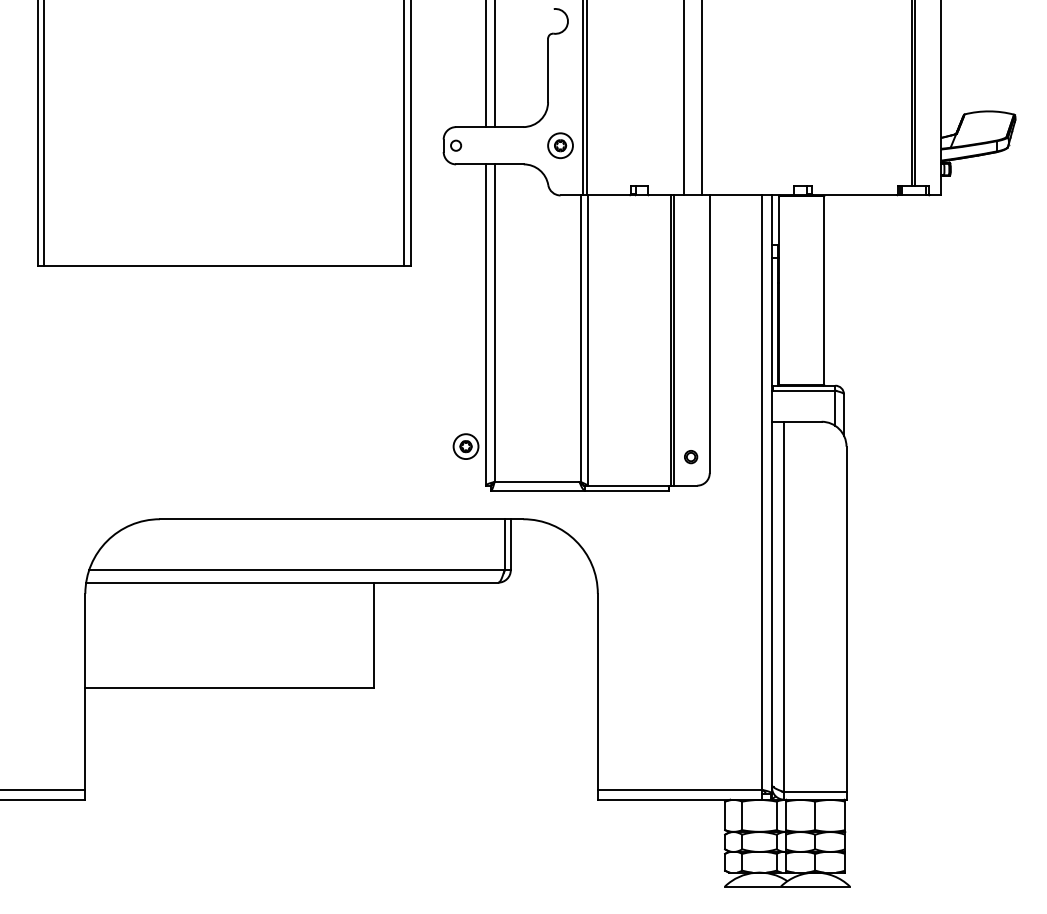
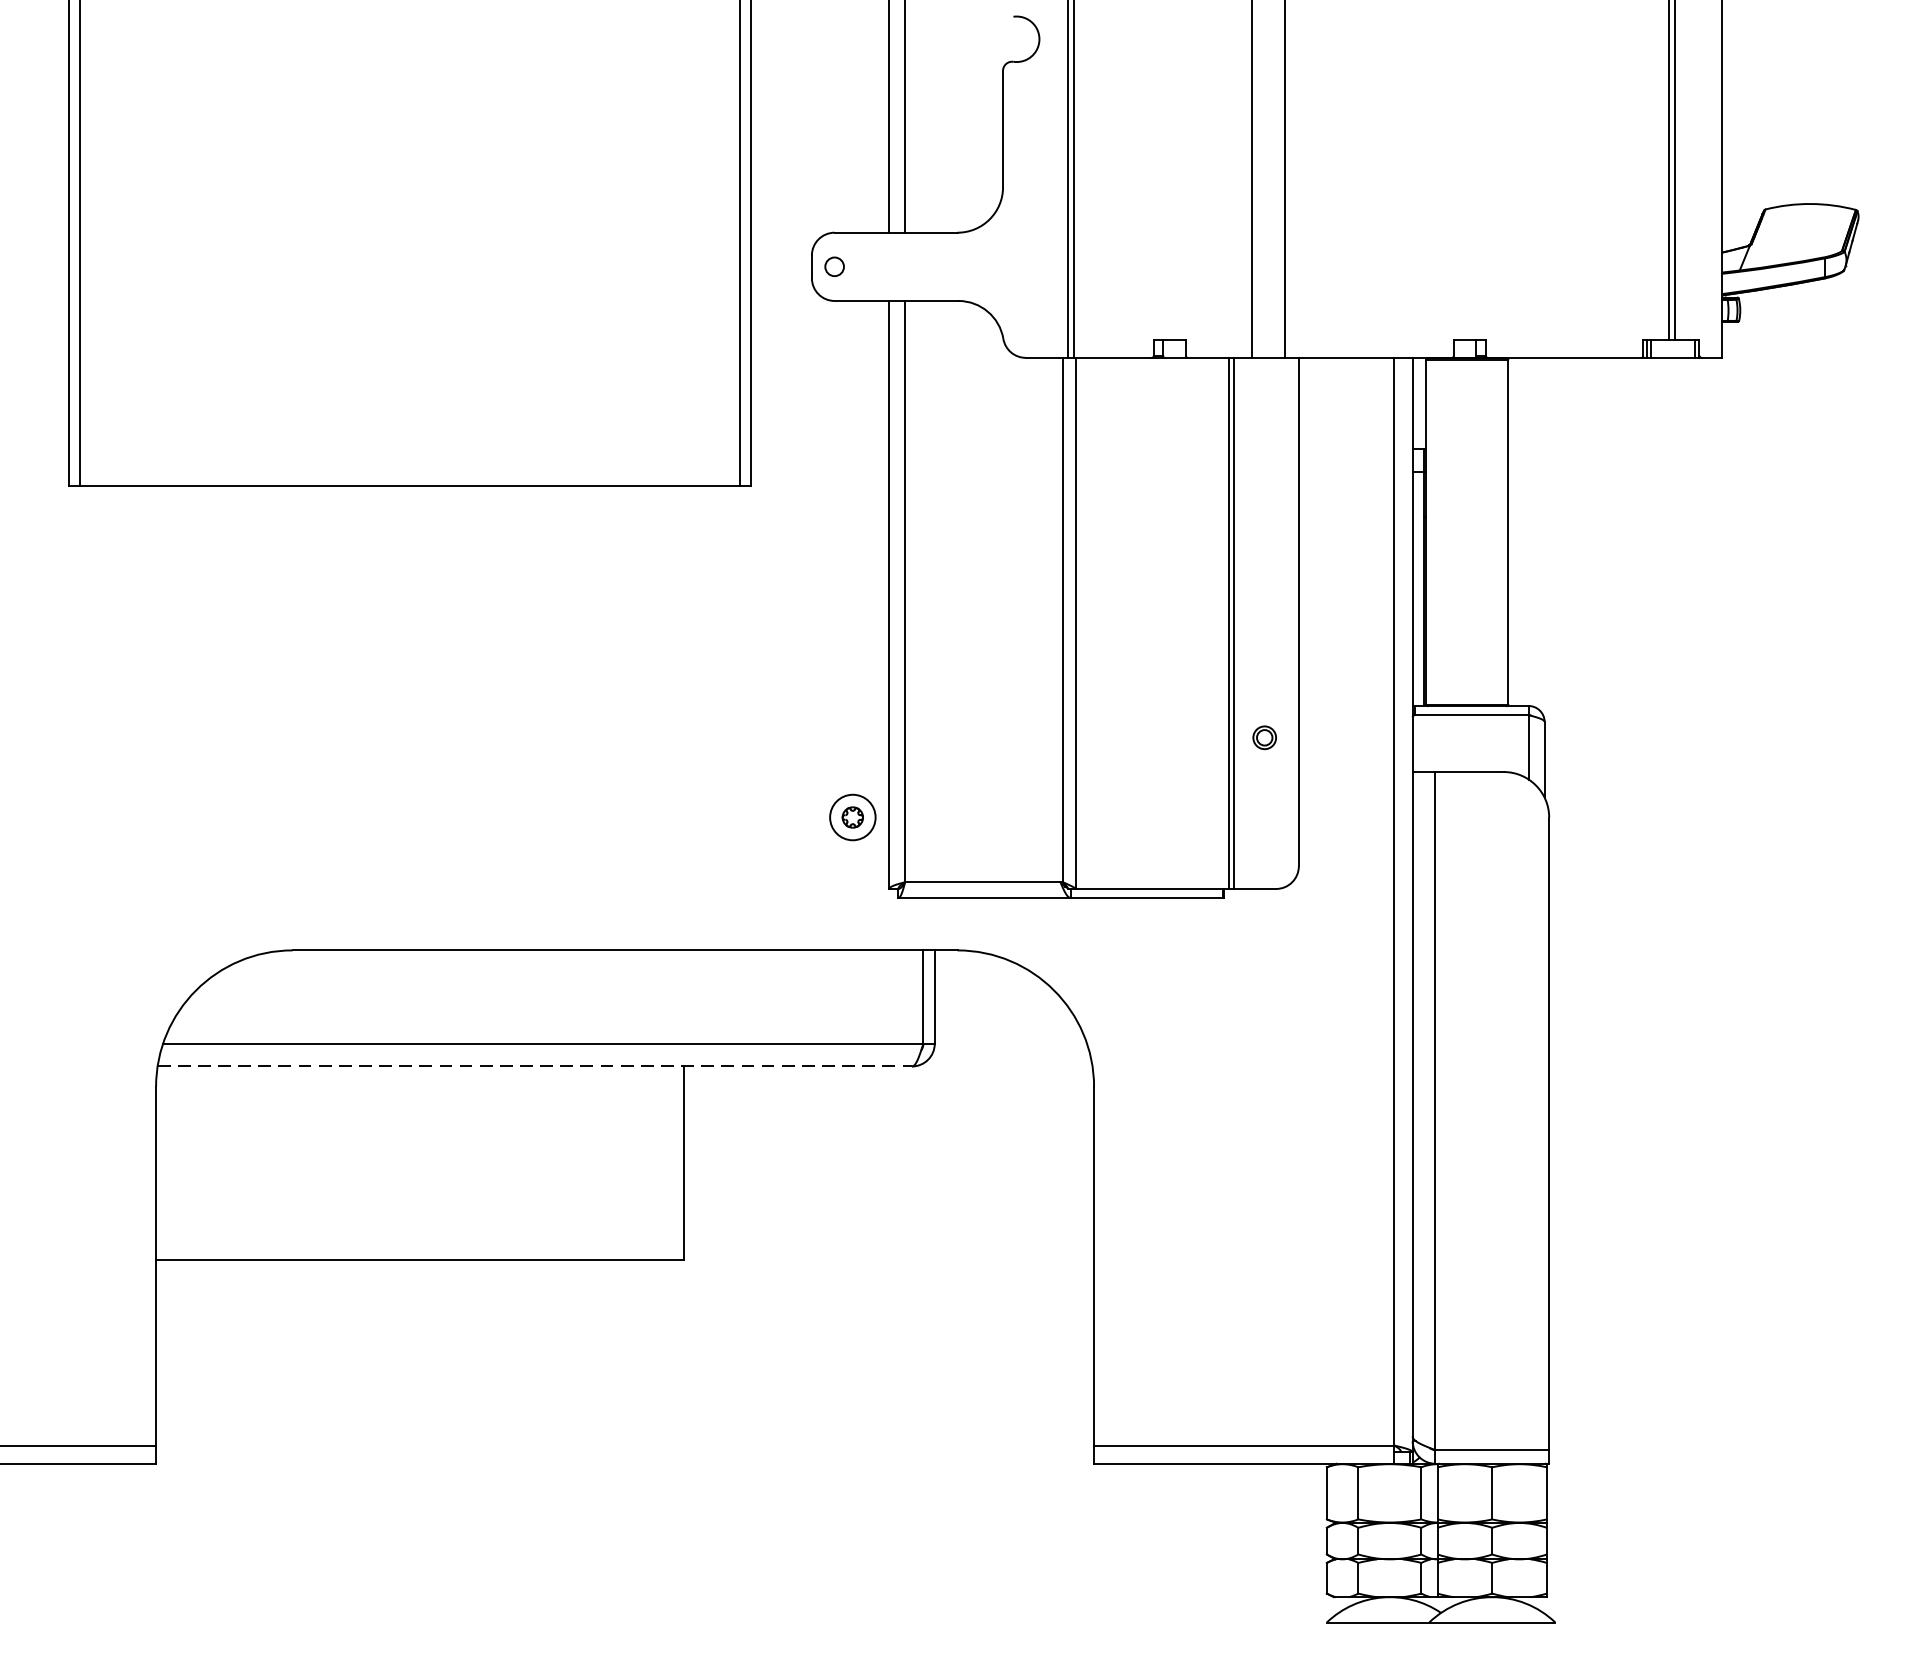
part: (560, 145) -> (1025, 266), removed
part: (691, 457) -> (1265, 738), moved
line: (292, 582) -> (535, 1066), solid -> dashed

